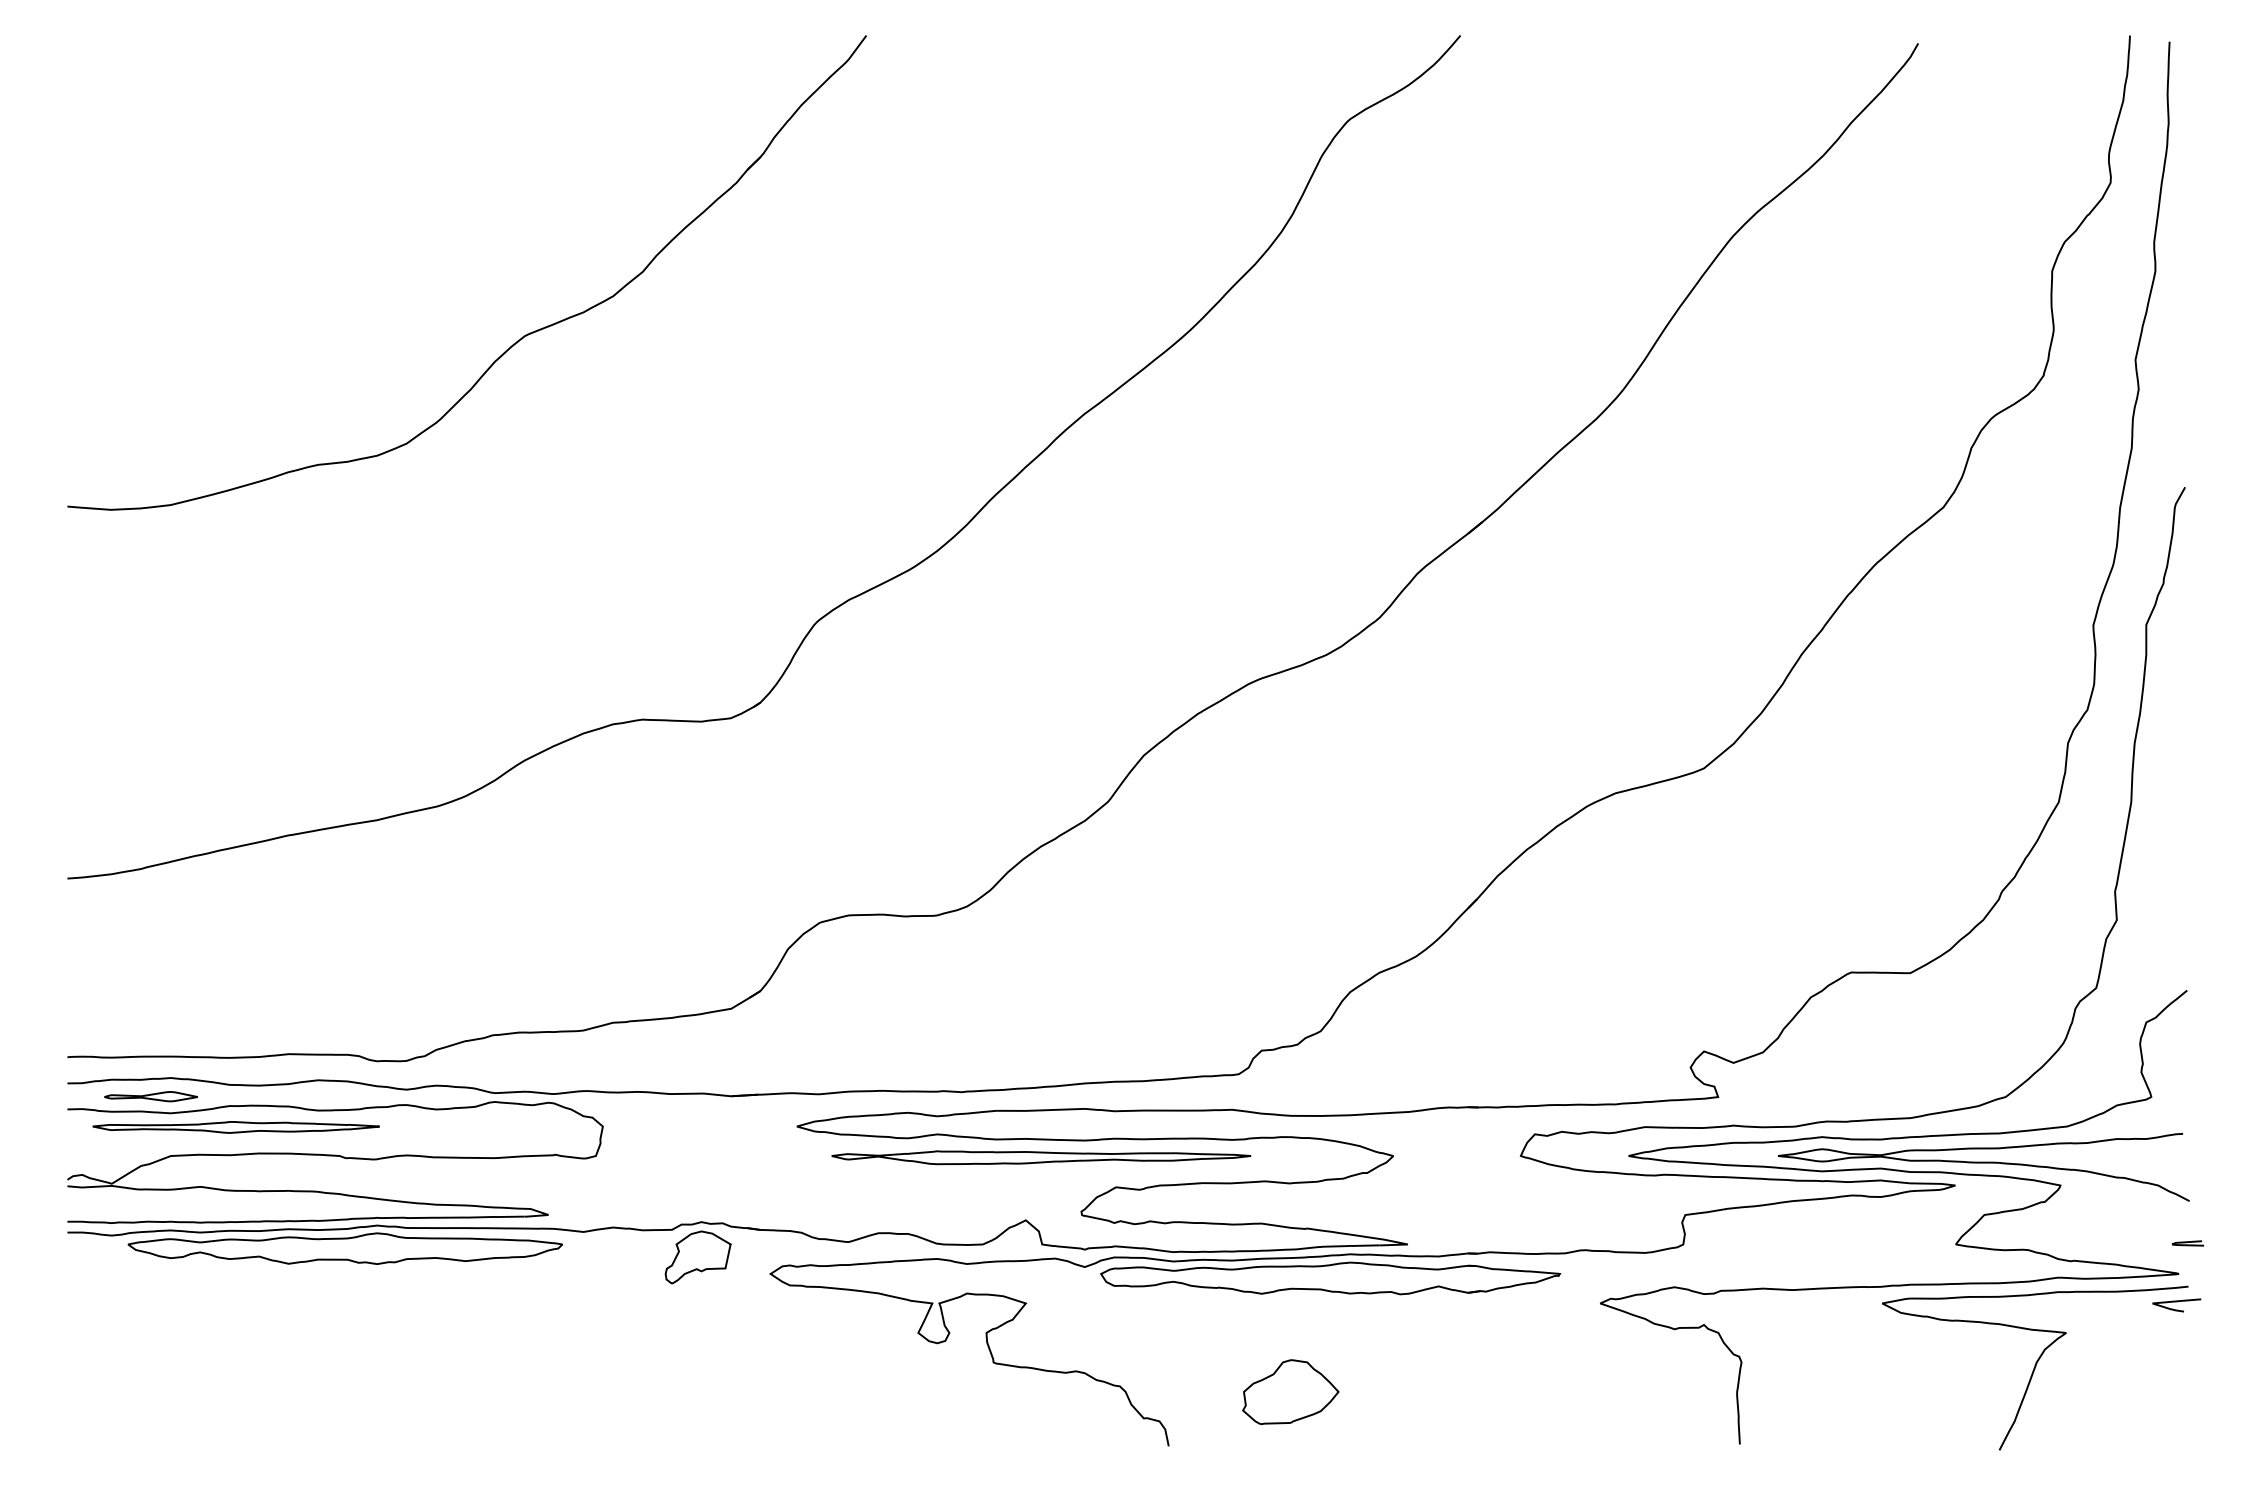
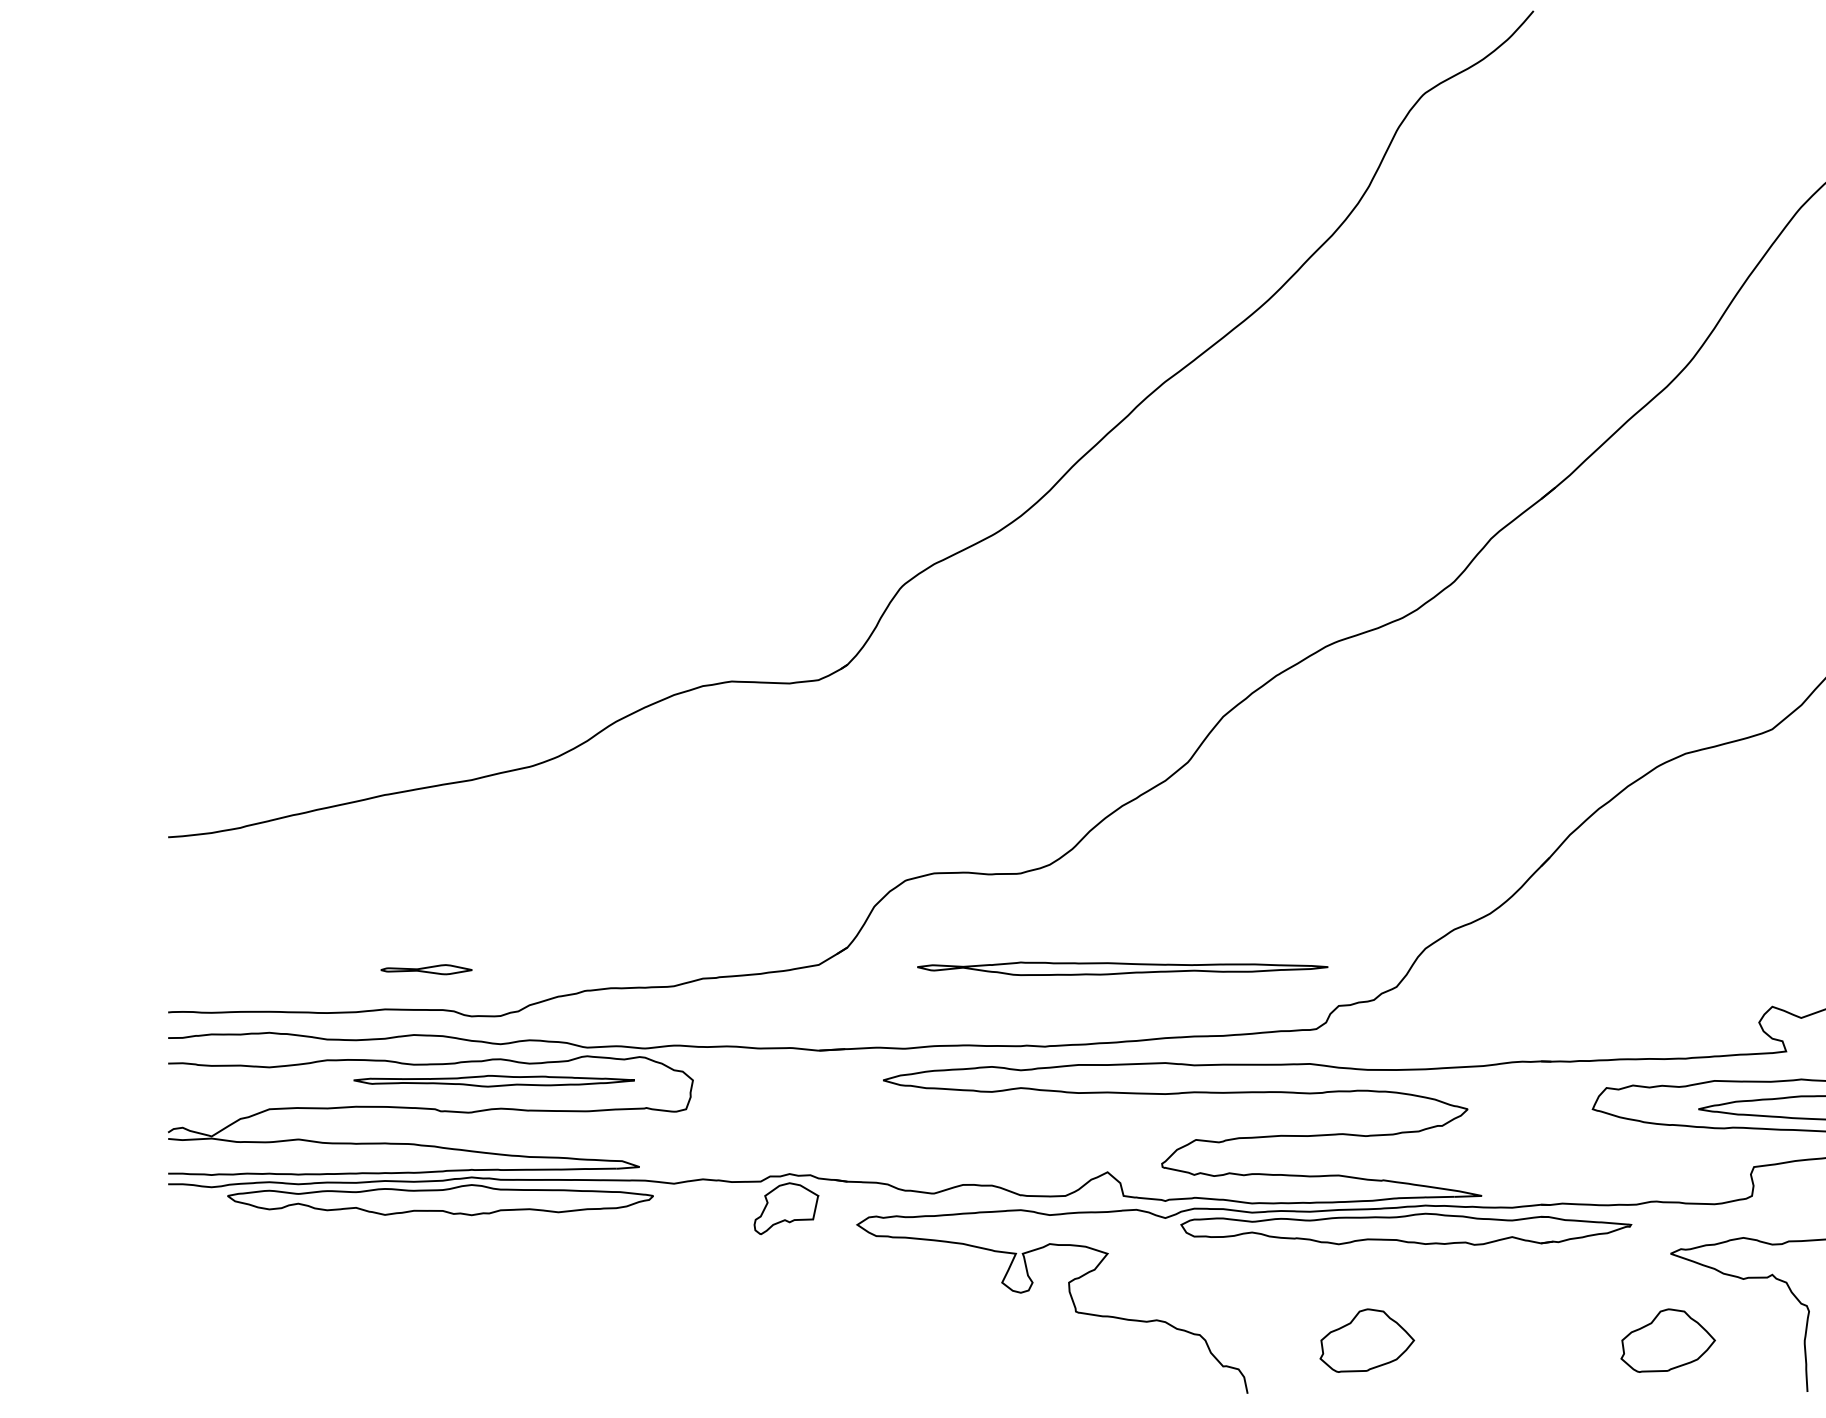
part: (518, 339) -> (610, 308), removed
part: (150, 1096) -> (425, 969), moved
part: (235, 1127) -> (493, 1081), moved
part: (1041, 1157) -> (1122, 968), moved
part: (1597, 1391) -> (1667, 1340), added

